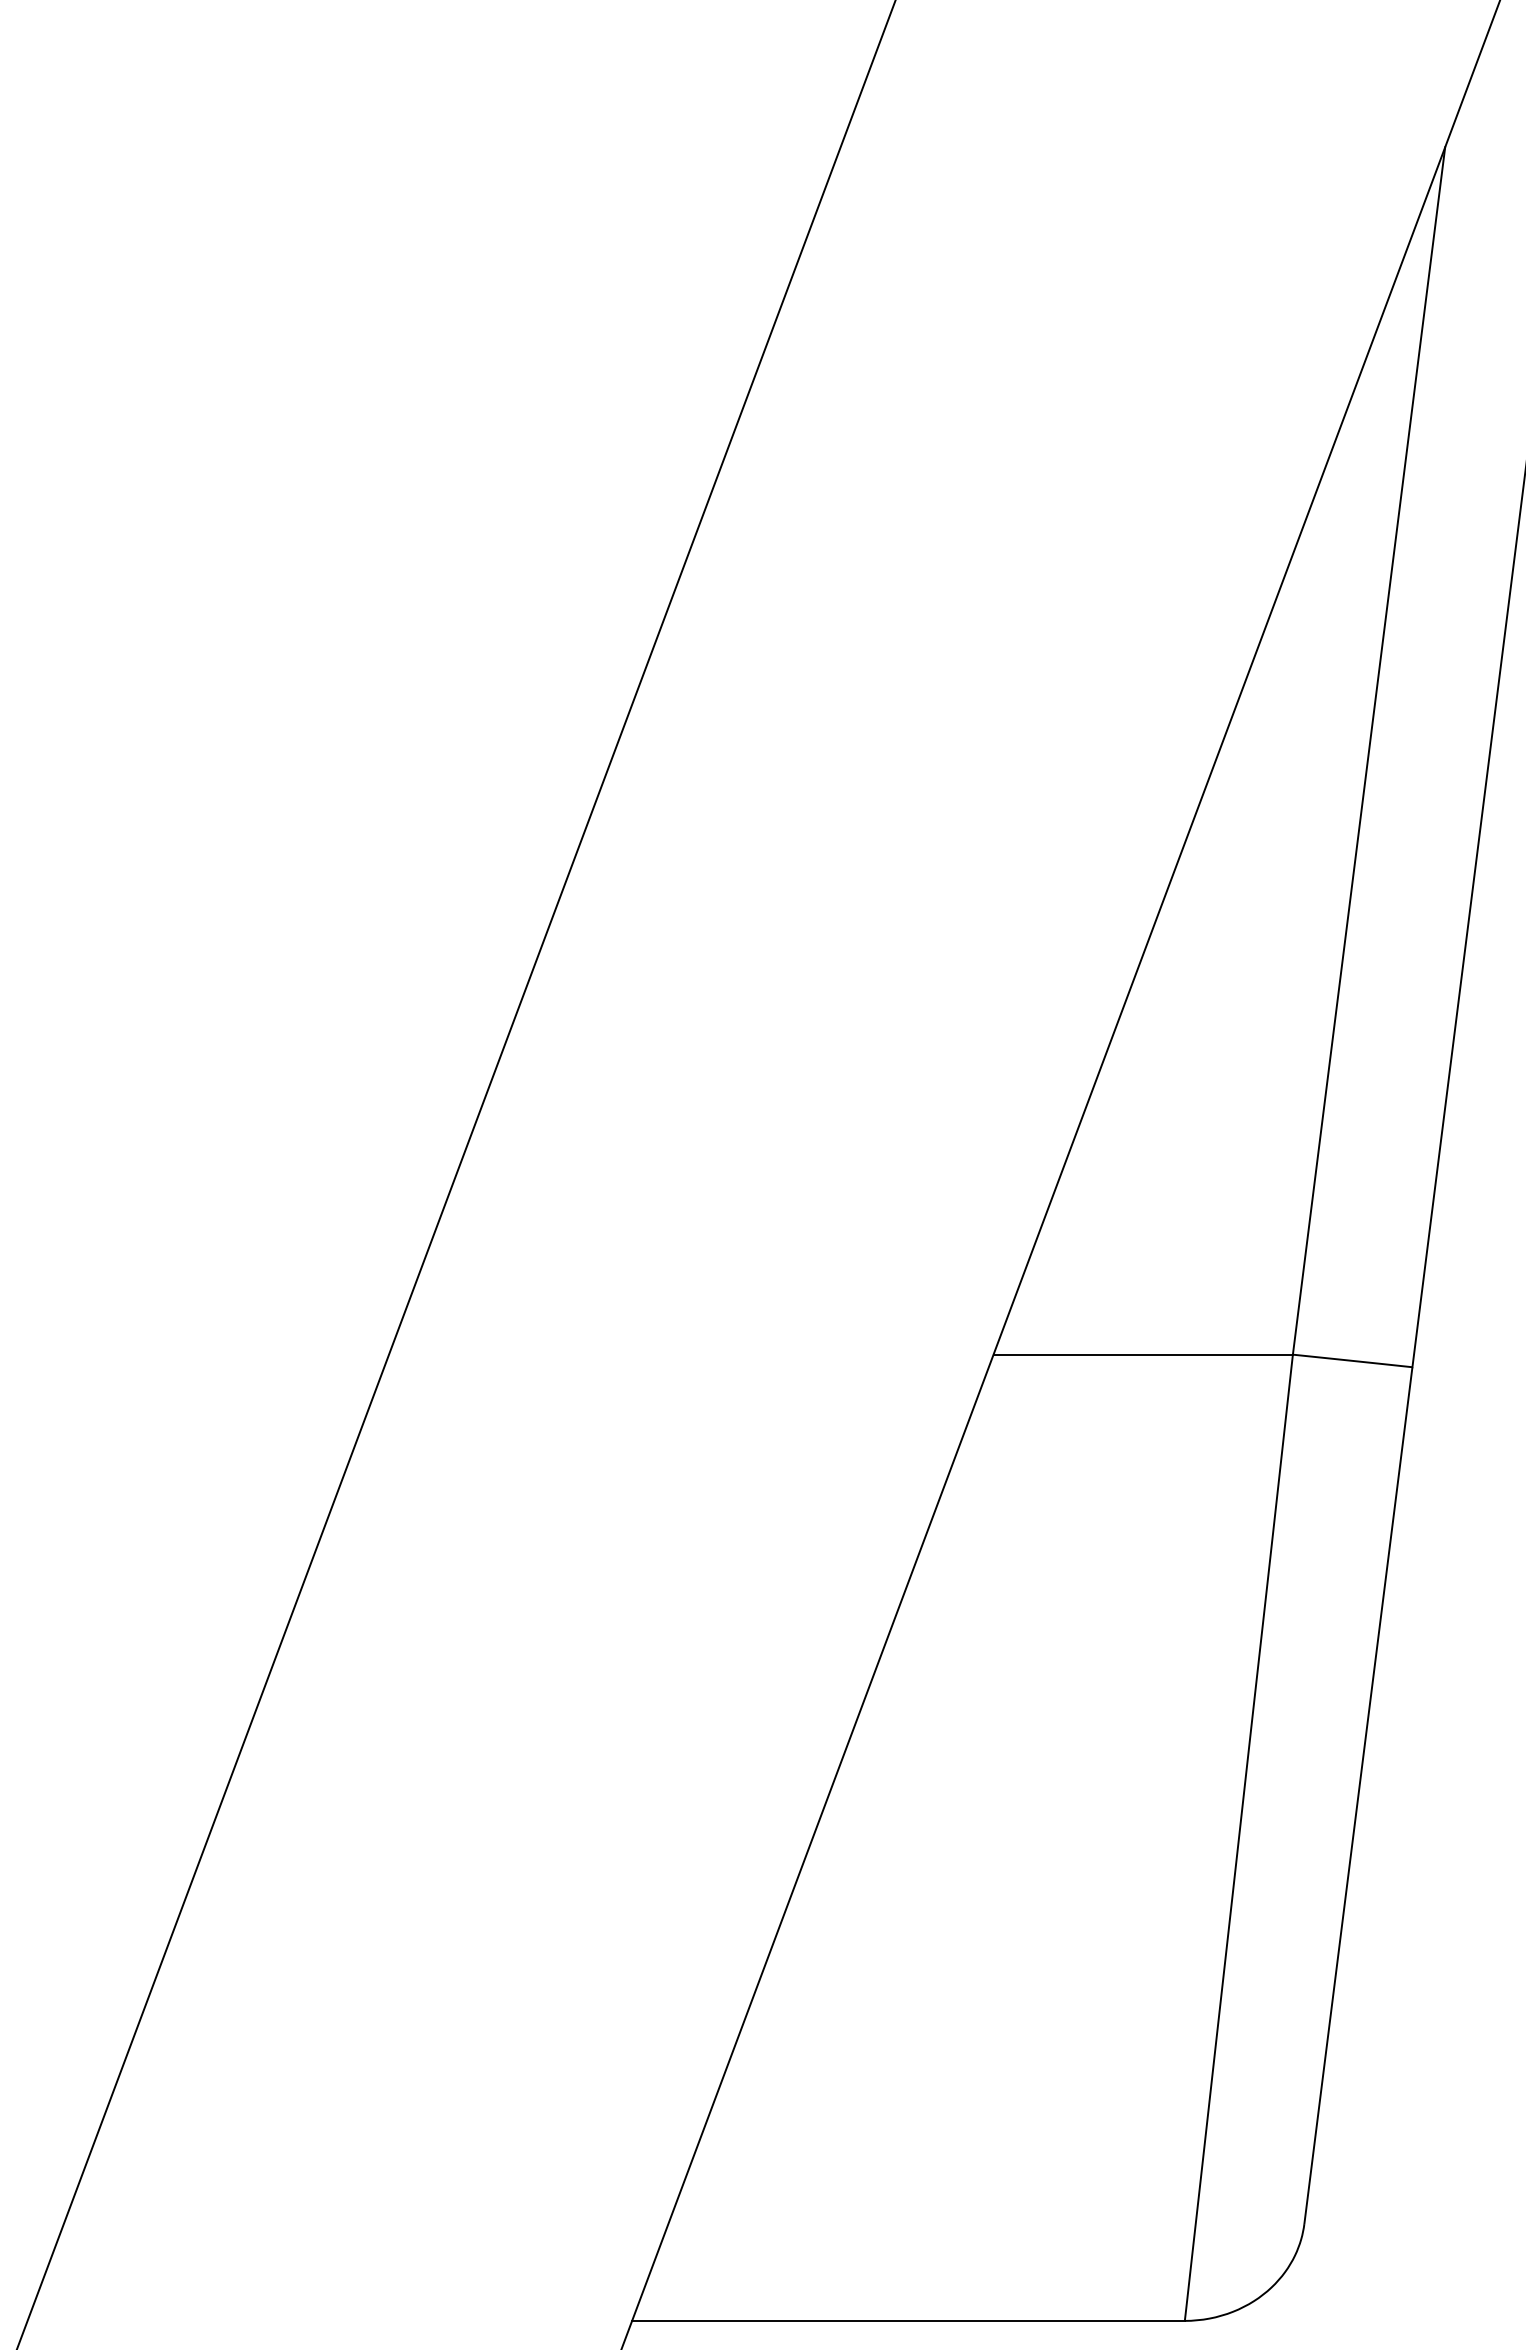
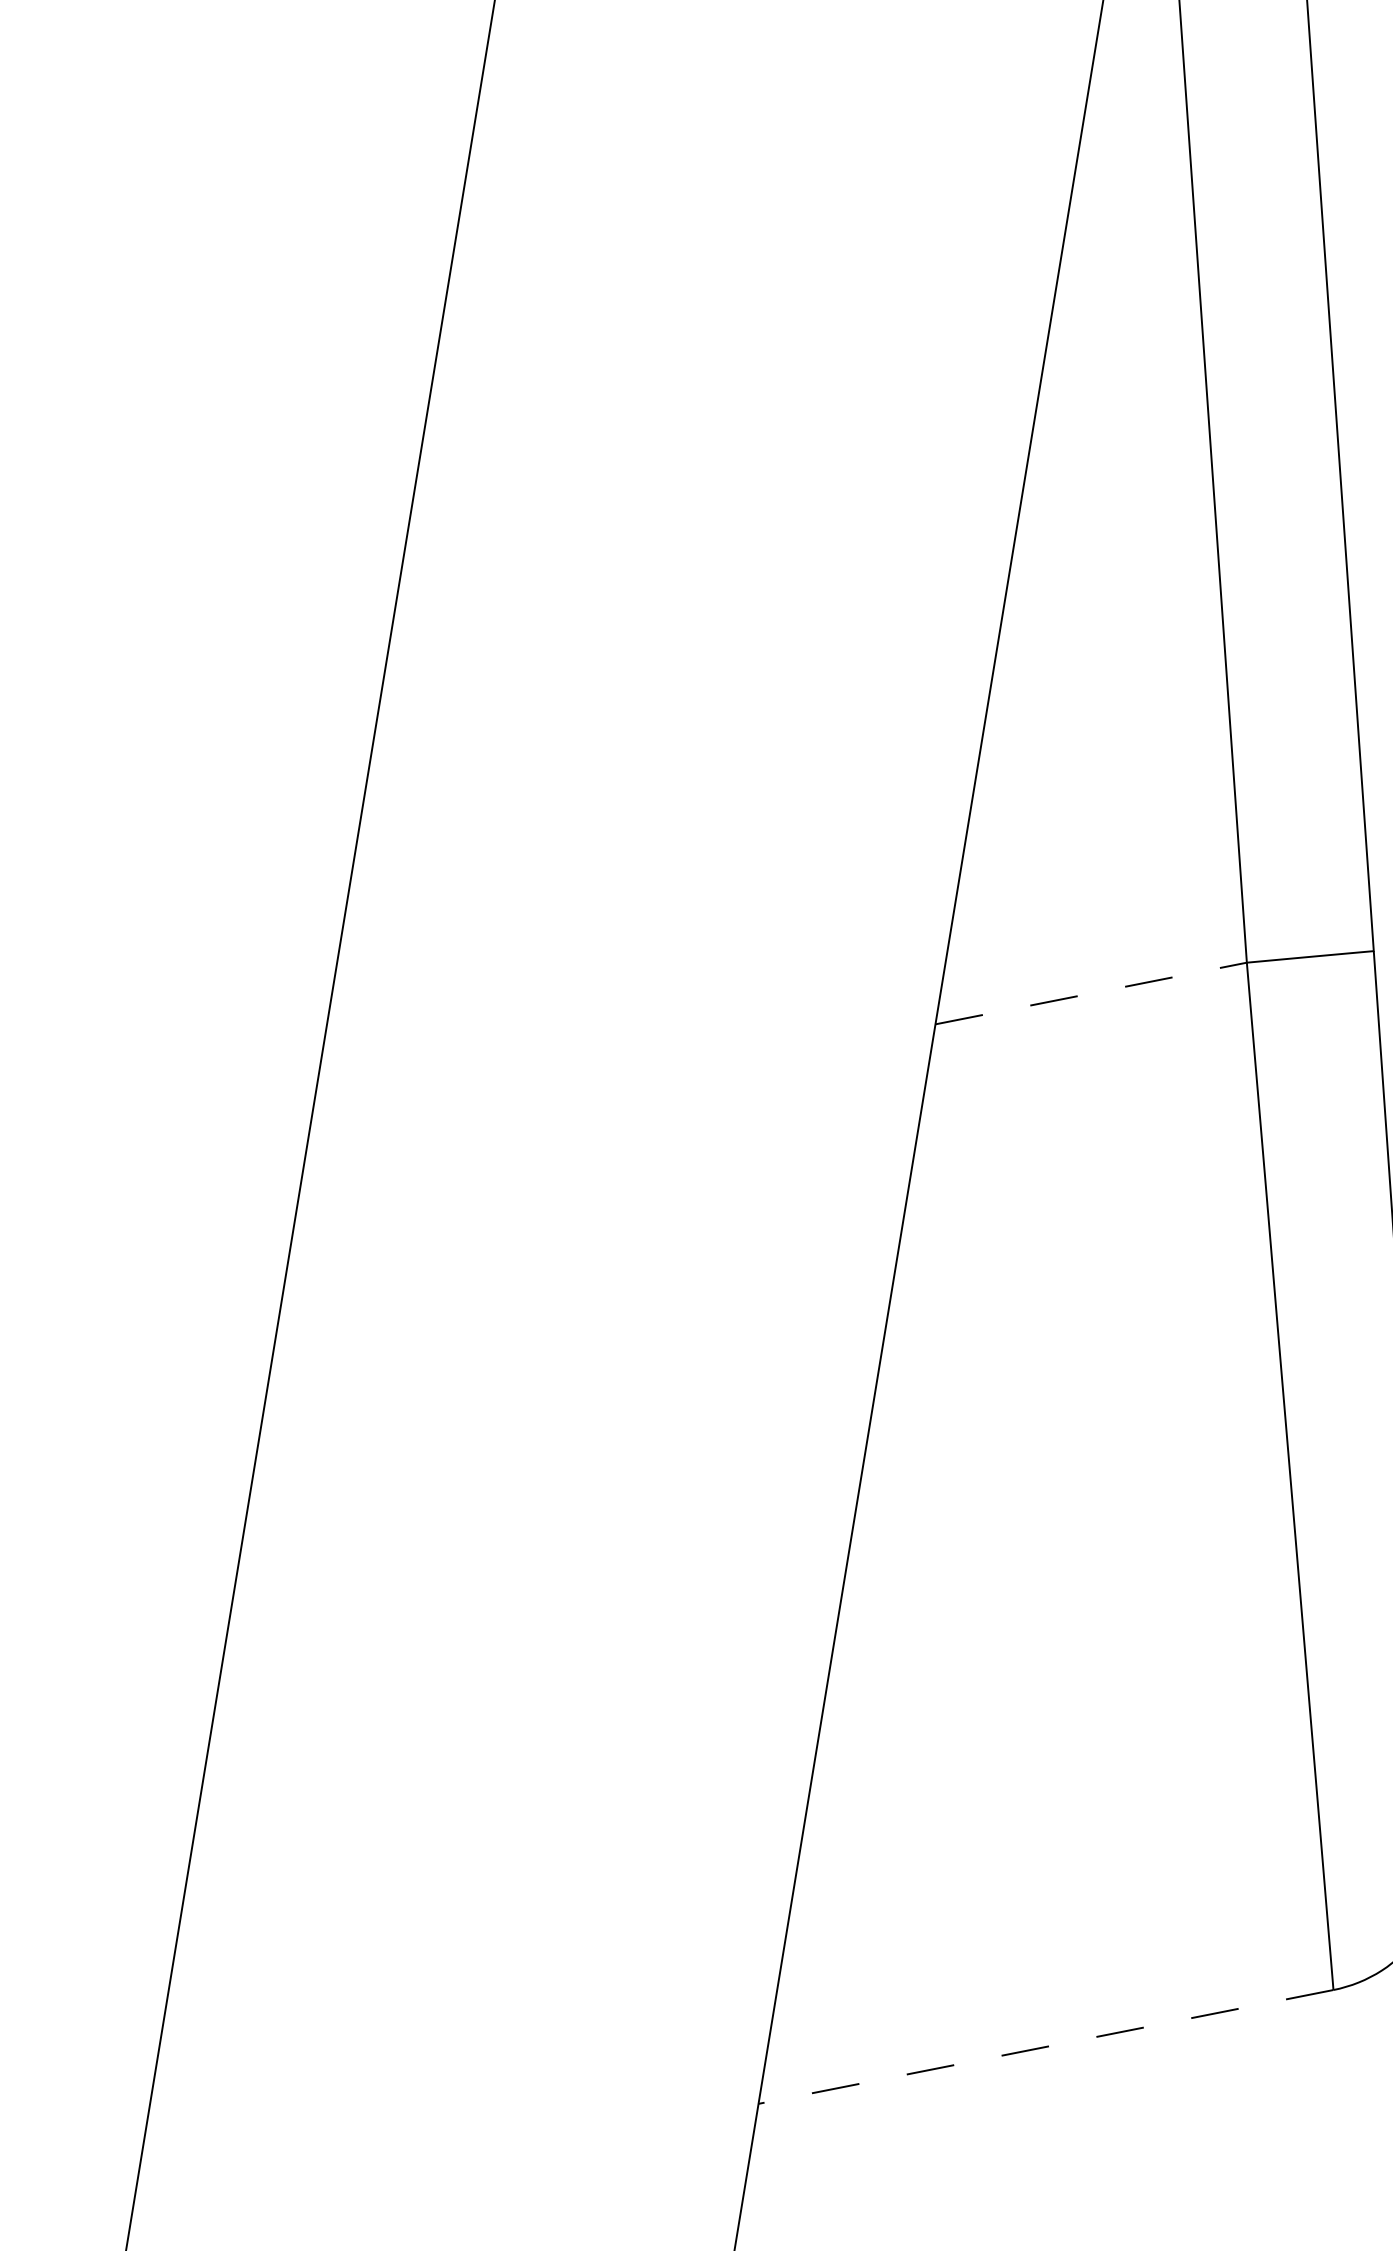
line: (1143, 1354) -> (1091, 993), solid -> dashed
line: (907, 2320) -> (1044, 2046), solid -> dashed

